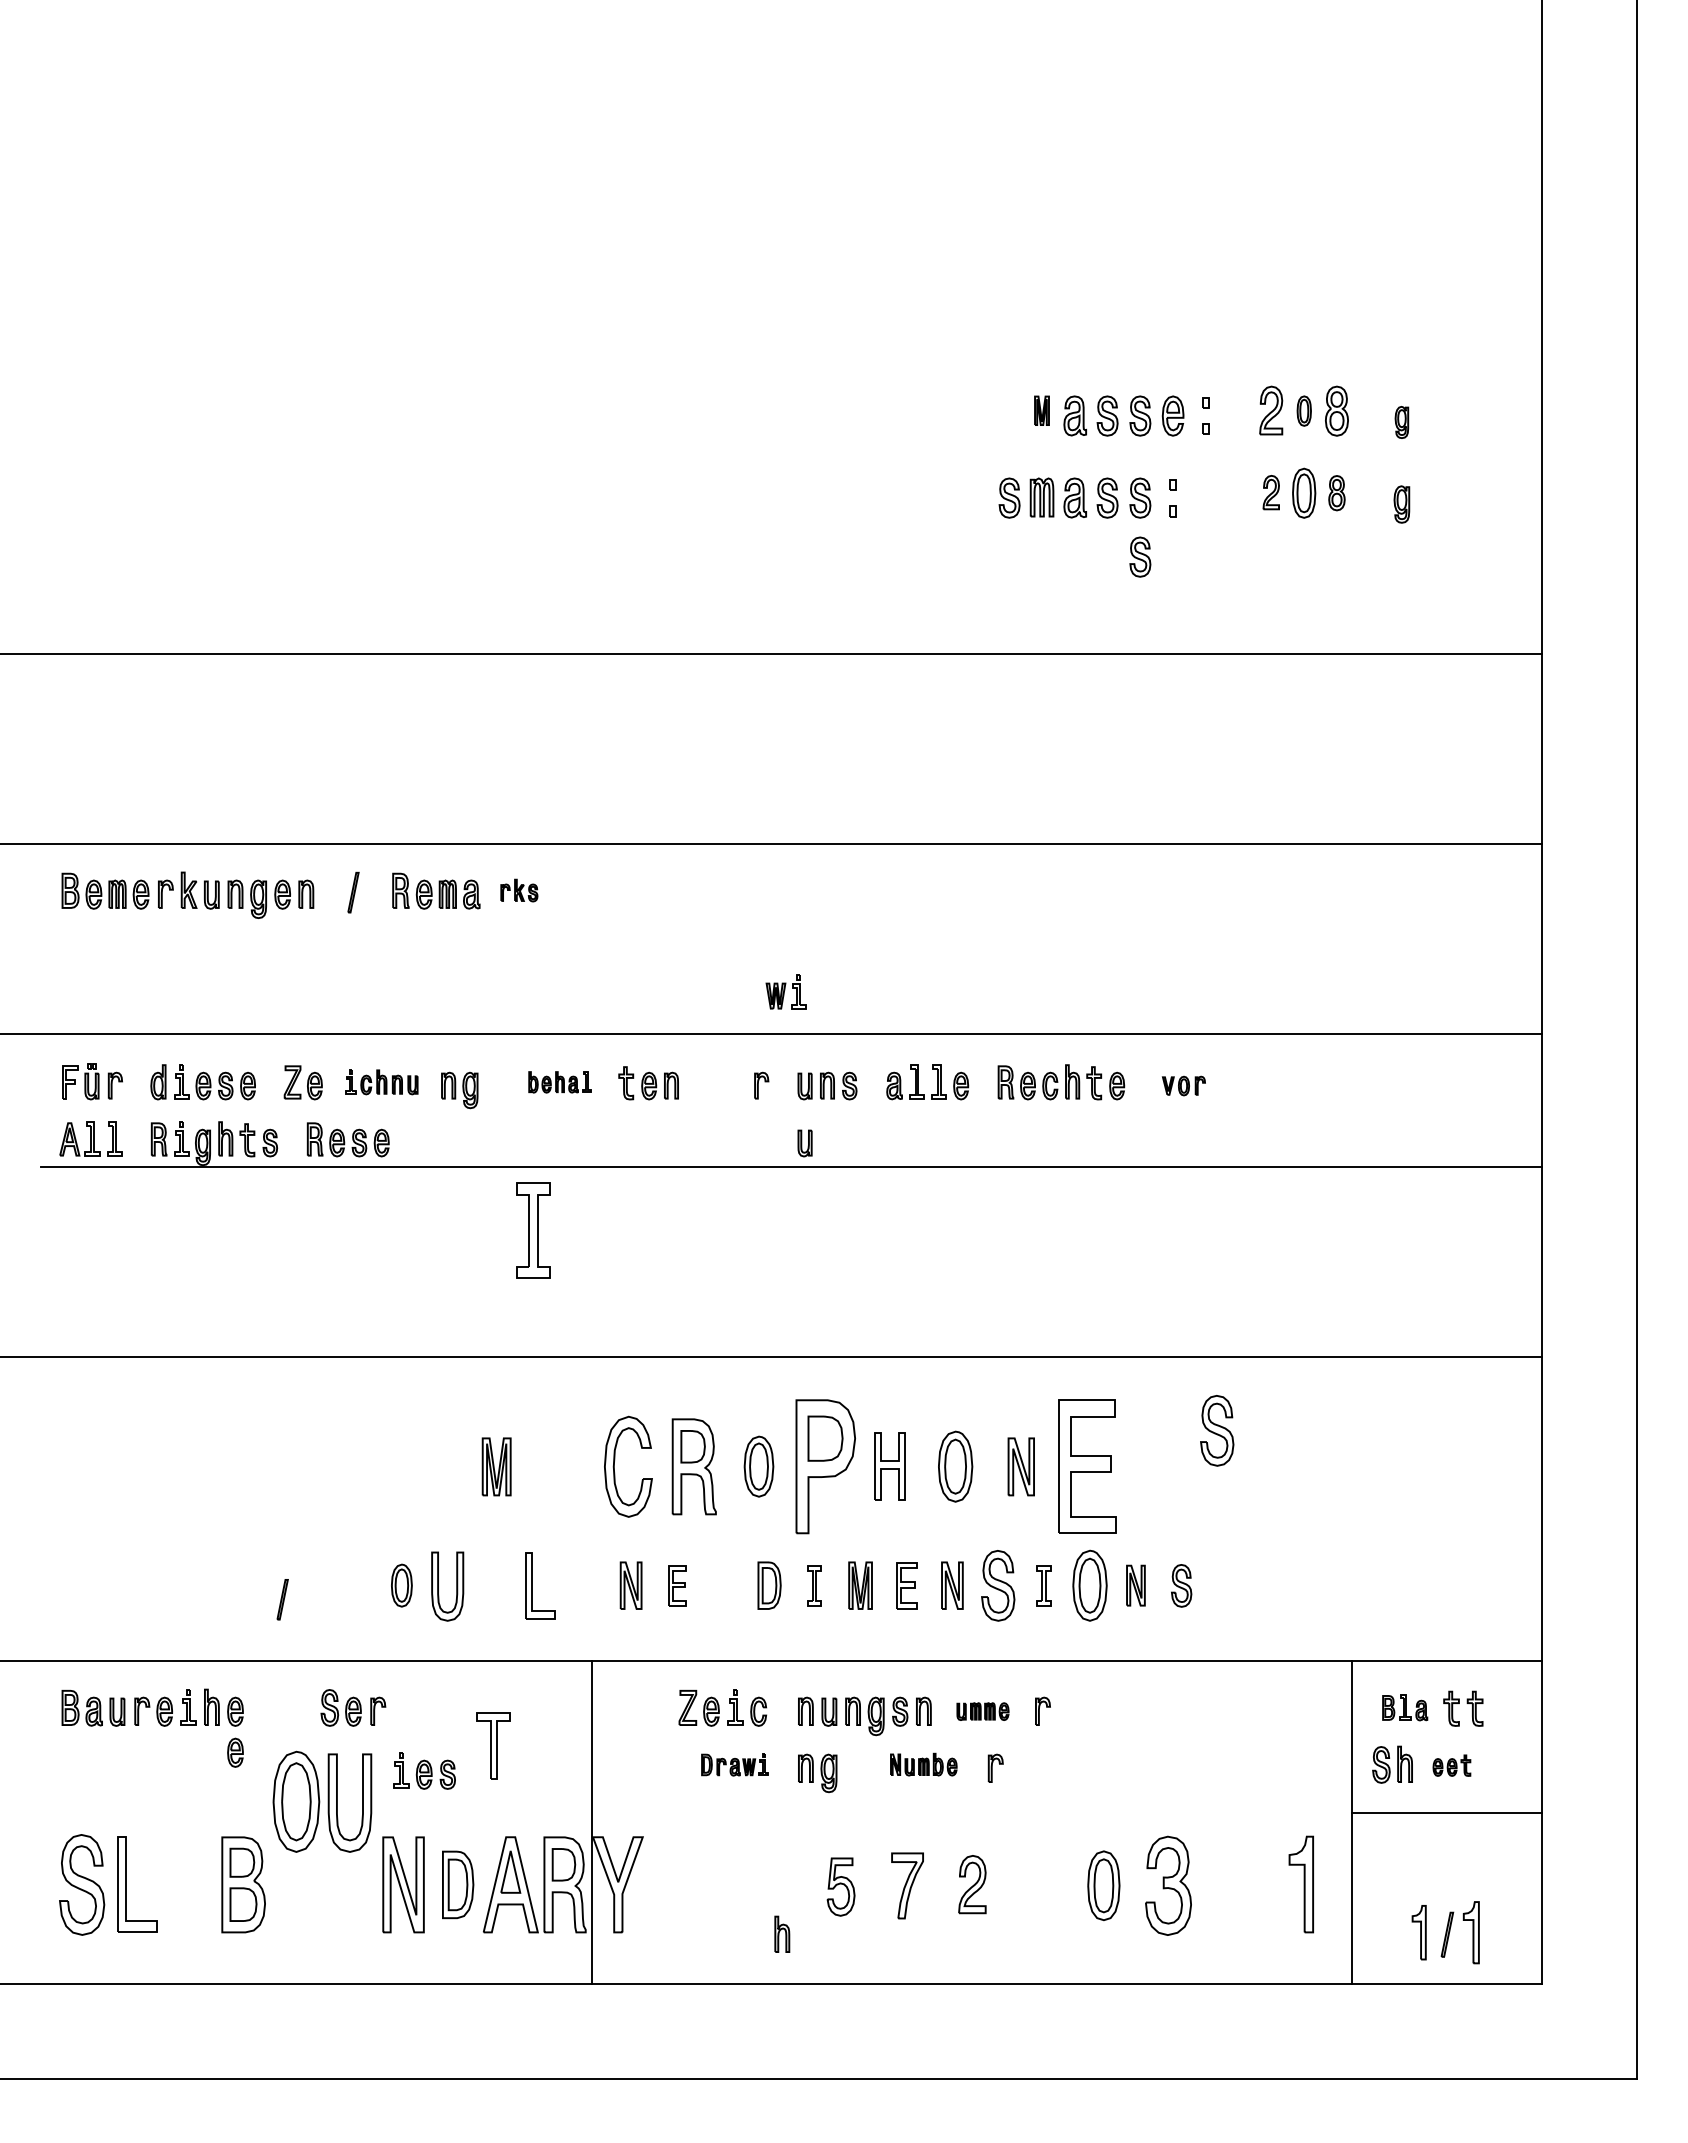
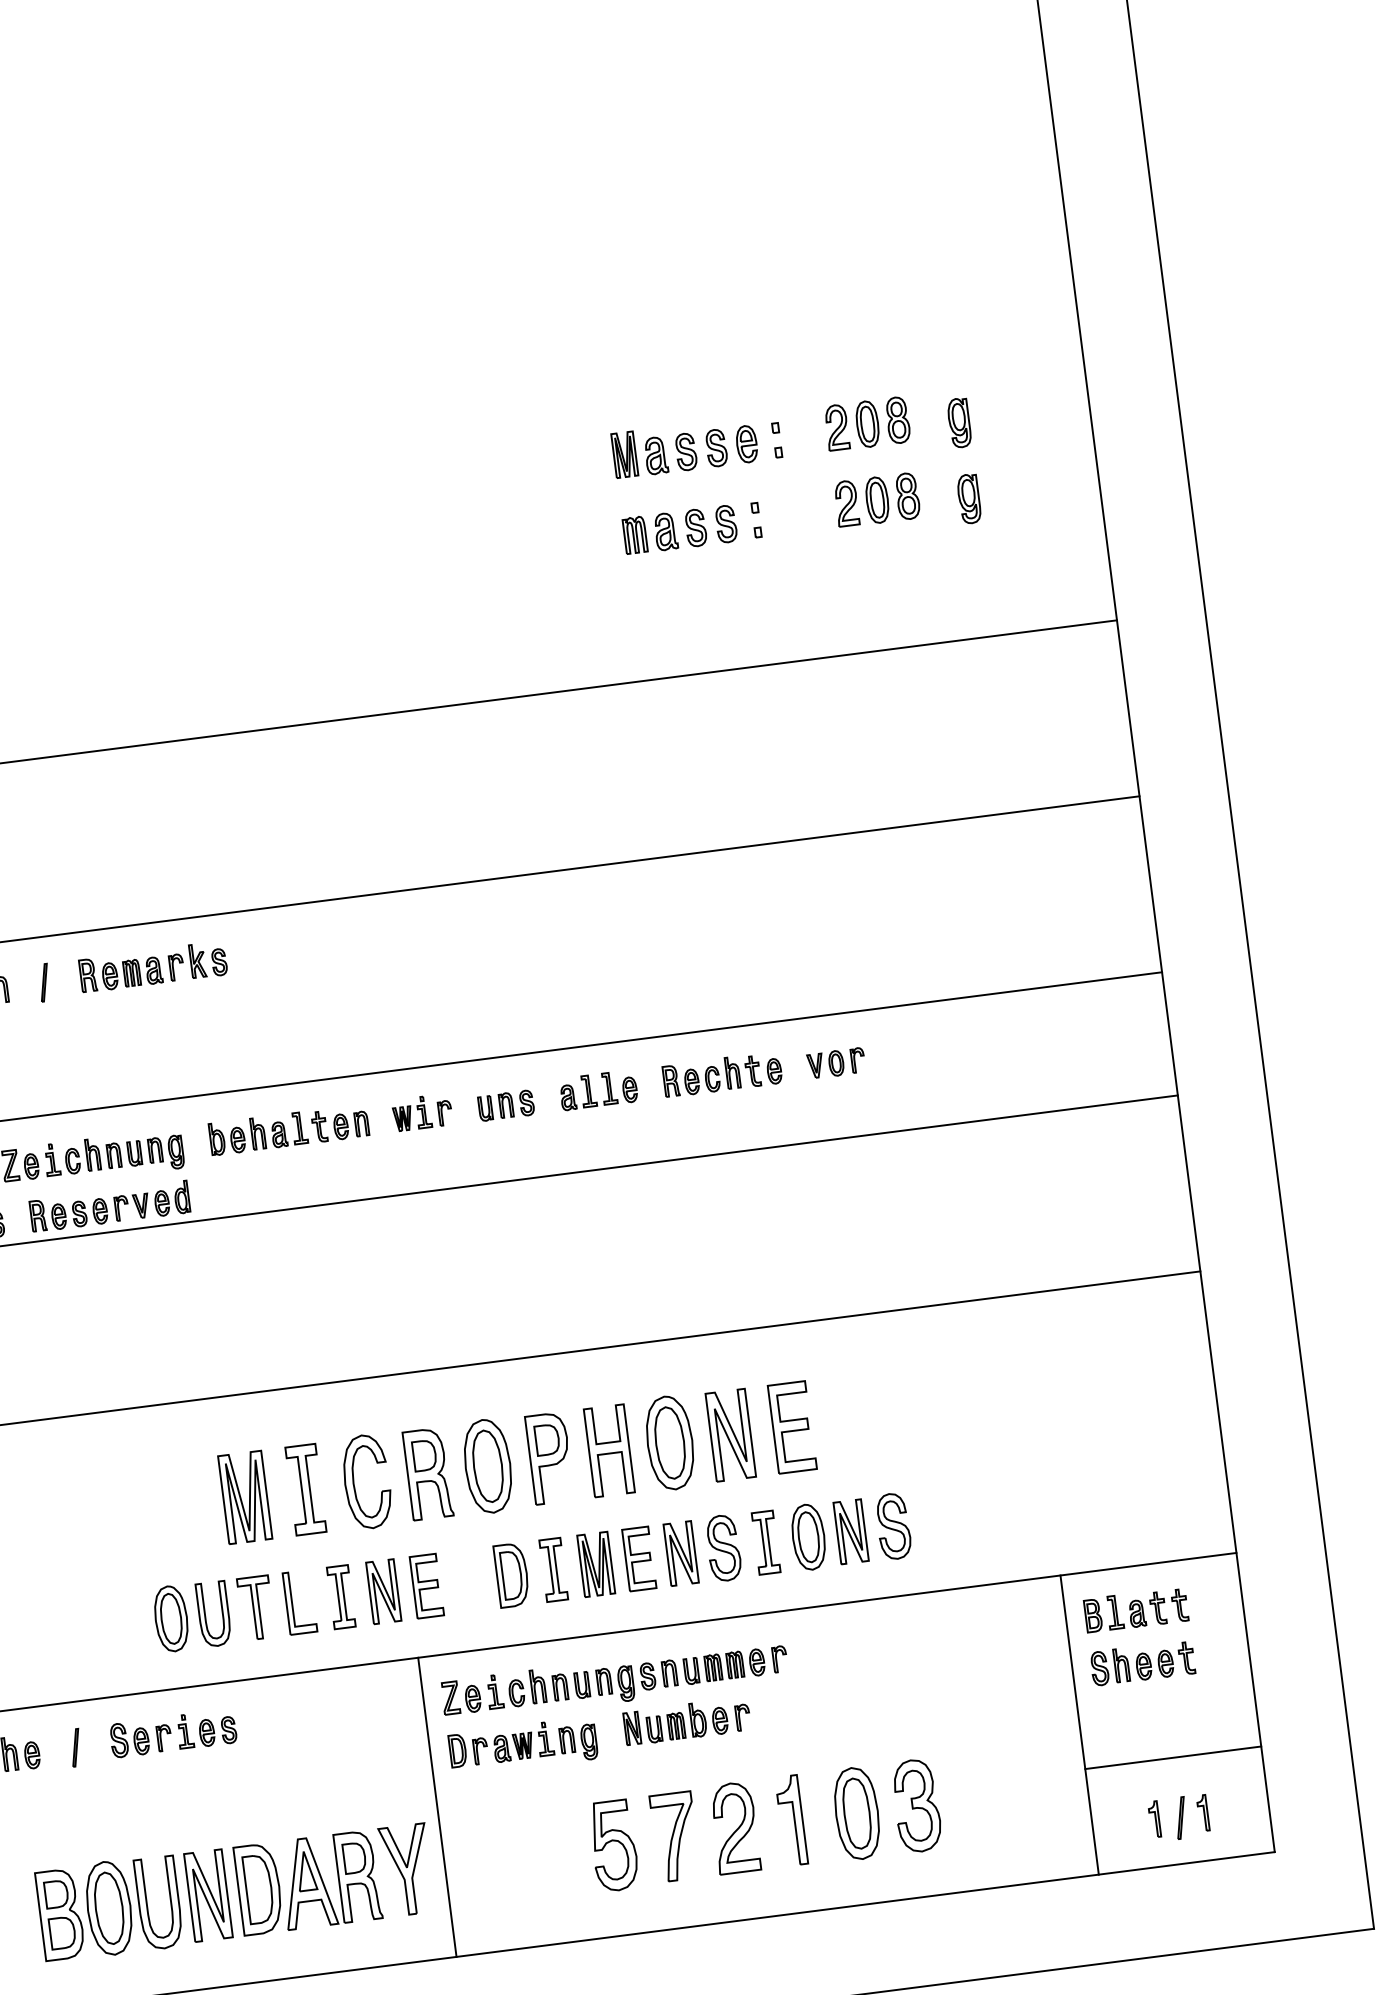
part: (1041, 410) -> (624, 454), size x1.67
part: (1304, 410) -> (867, 423), size x1.67
part: (1401, 422) -> (959, 423), size x1.67
part: (1271, 492) -> (847, 503), size x1.43
part: (1336, 492) -> (907, 495), size x1.43
part: (1009, 497) -> (605, 539), removed
part: (1401, 504) -> (968, 499), size x1.43
part: (1140, 556) -> (733, 578), removed
part: (519, 890) -> (197, 961), size x1.67
part: (785, 991) -> (411, 1113), moved
part: (381, 1082) -> (92, 1155), size x1.43
part: (559, 1082) -> (257, 1134), size x1.67
part: (1183, 1085) -> (835, 1062), size x1.43
part: (437, 1139) -> (151, 1201), added
part: (804, 1143) -> (491, 1161), removed
part: (533, 1230) -> (306, 1489), moved
part: (1217, 1430) -> (908, 1378), removed
part: (496, 1466) -> (244, 1497), size x1.67
part: (758, 1466) -> (487, 1466), size x1.67
part: (825, 1466) -> (549, 1458), size x0.71
part: (890, 1466) -> (609, 1450), size x1.43
part: (955, 1466) -> (669, 1442), size x1.43
part: (1021, 1466) -> (731, 1434), size x1.67
part: (1087, 1466) -> (792, 1427), size x0.71
part: (401, 1585) -> (171, 1618), size x1.67
part: (585, 1585) -> (341, 1596), added
part: (630, 1585) -> (383, 1591), size x1.43
part: (677, 1585) -> (426, 1585), size x1.67
part: (769, 1585) -> (511, 1575), size x1.43
part: (814, 1585) -> (553, 1569), size x1.67
part: (860, 1585) -> (596, 1564), size x1.43
part: (906, 1585) -> (638, 1558), size x1.43
part: (952, 1585) -> (681, 1553), size x1.43
part: (1043, 1585) -> (765, 1542), size x1.67
part: (1135, 1585) -> (850, 1531), size x1.67
part: (1181, 1585) -> (893, 1526), size x1.67
part: (282, 1599) -> (75, 1747), moved
part: (1404, 1707) -> (1114, 1612), size x1.43
part: (982, 1711) -> (724, 1666), size x1.67
part: (493, 1745) -> (256, 1607), moved
part: (235, 1752) -> (37, 1793), removed
part: (734, 1764) -> (500, 1744), size x1.67
part: (923, 1764) -> (675, 1722), size x1.67
part: (1451, 1765) -> (1164, 1660), size x1.67
part: (424, 1770) -> (206, 1728), moved
part: (322, 1801) -> (133, 1904), moved
line: (1447, 1812) -> (1173, 1757), moved
line: (591, 1821) -> (437, 1806), moved
part: (457, 1884) -> (258, 1888), size x1.43
part: (972, 1884) -> (735, 1827), size x1.67
part: (1300, 1884) -> (790, 1820), moved
part: (907, 1885) -> (675, 1836), size x1.43
part: (1103, 1885) -> (856, 1813), size x1.43
part: (840, 1886) -> (613, 1845), size x1.67
part: (1418, 1932) -> (1153, 1819), size x0.71
part: (1471, 1932) -> (1203, 1813), size x0.62
part: (782, 1933) -> (538, 1685), moved

